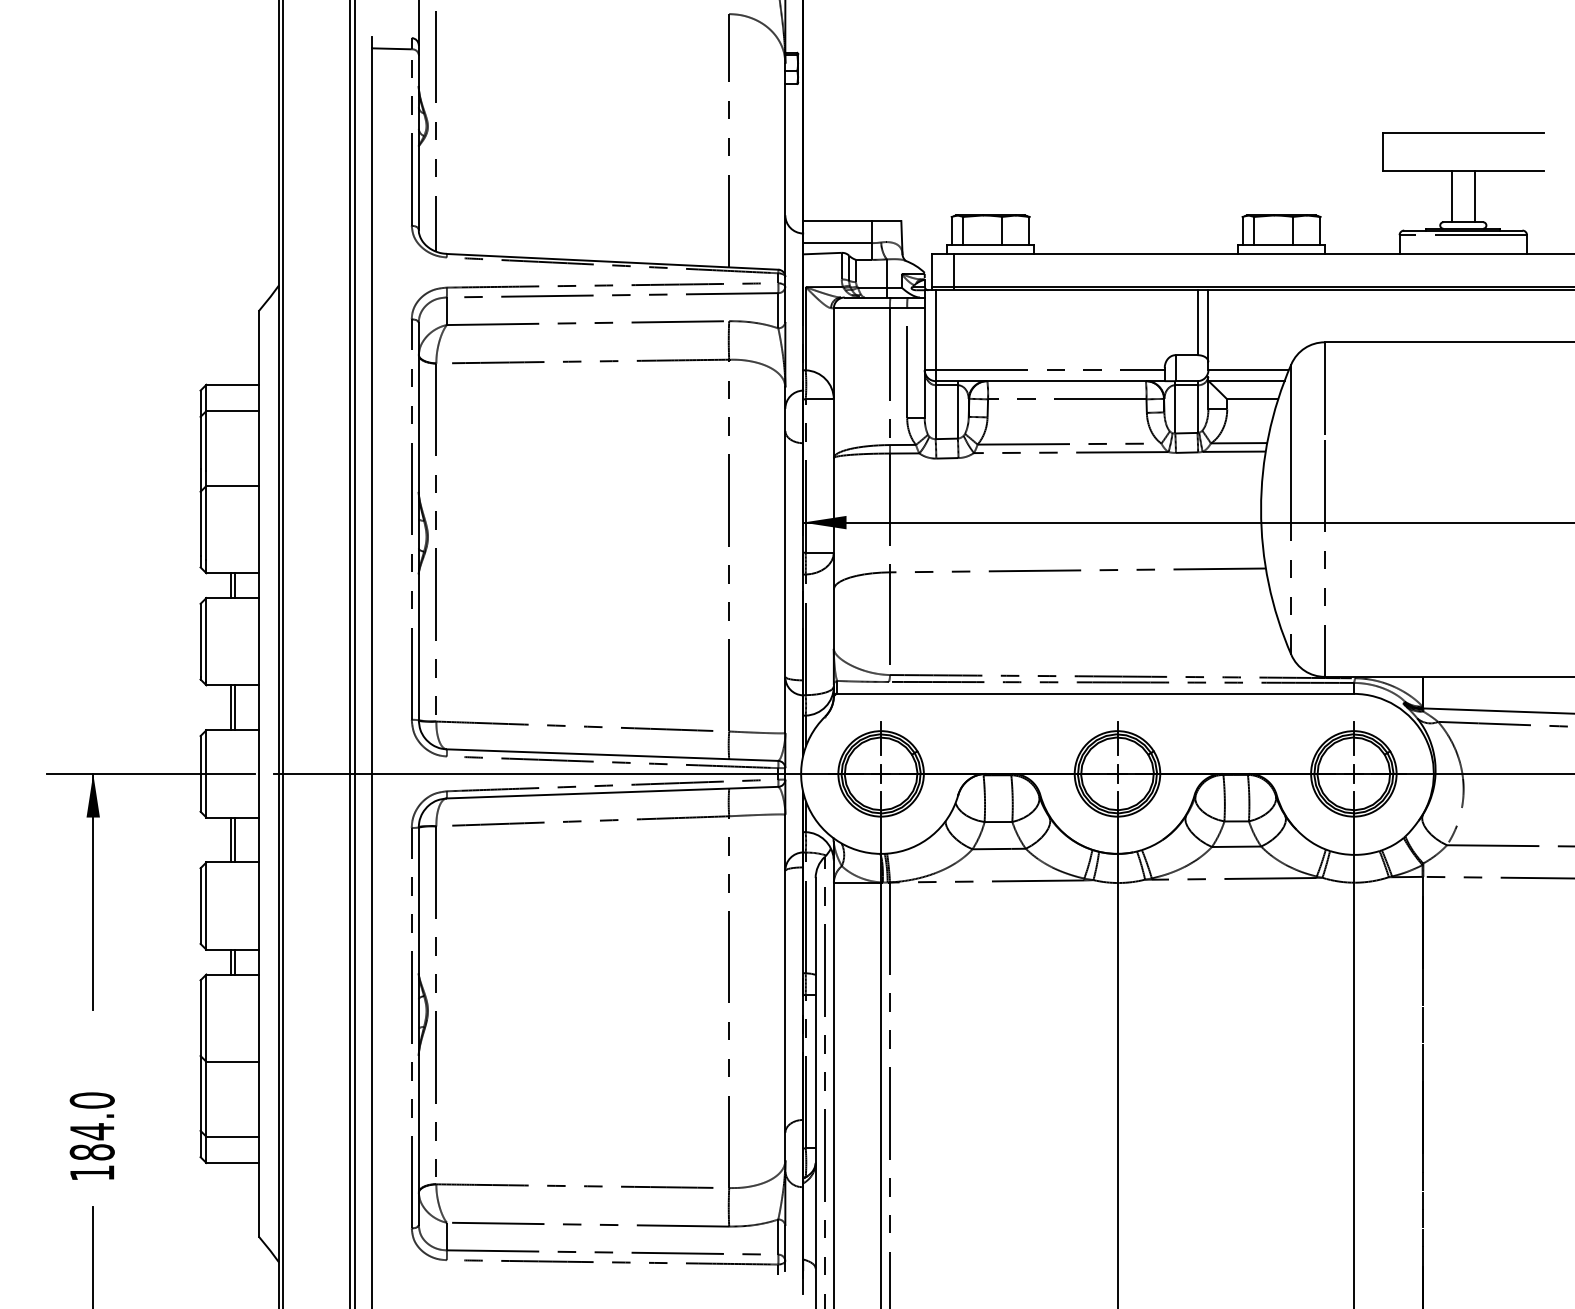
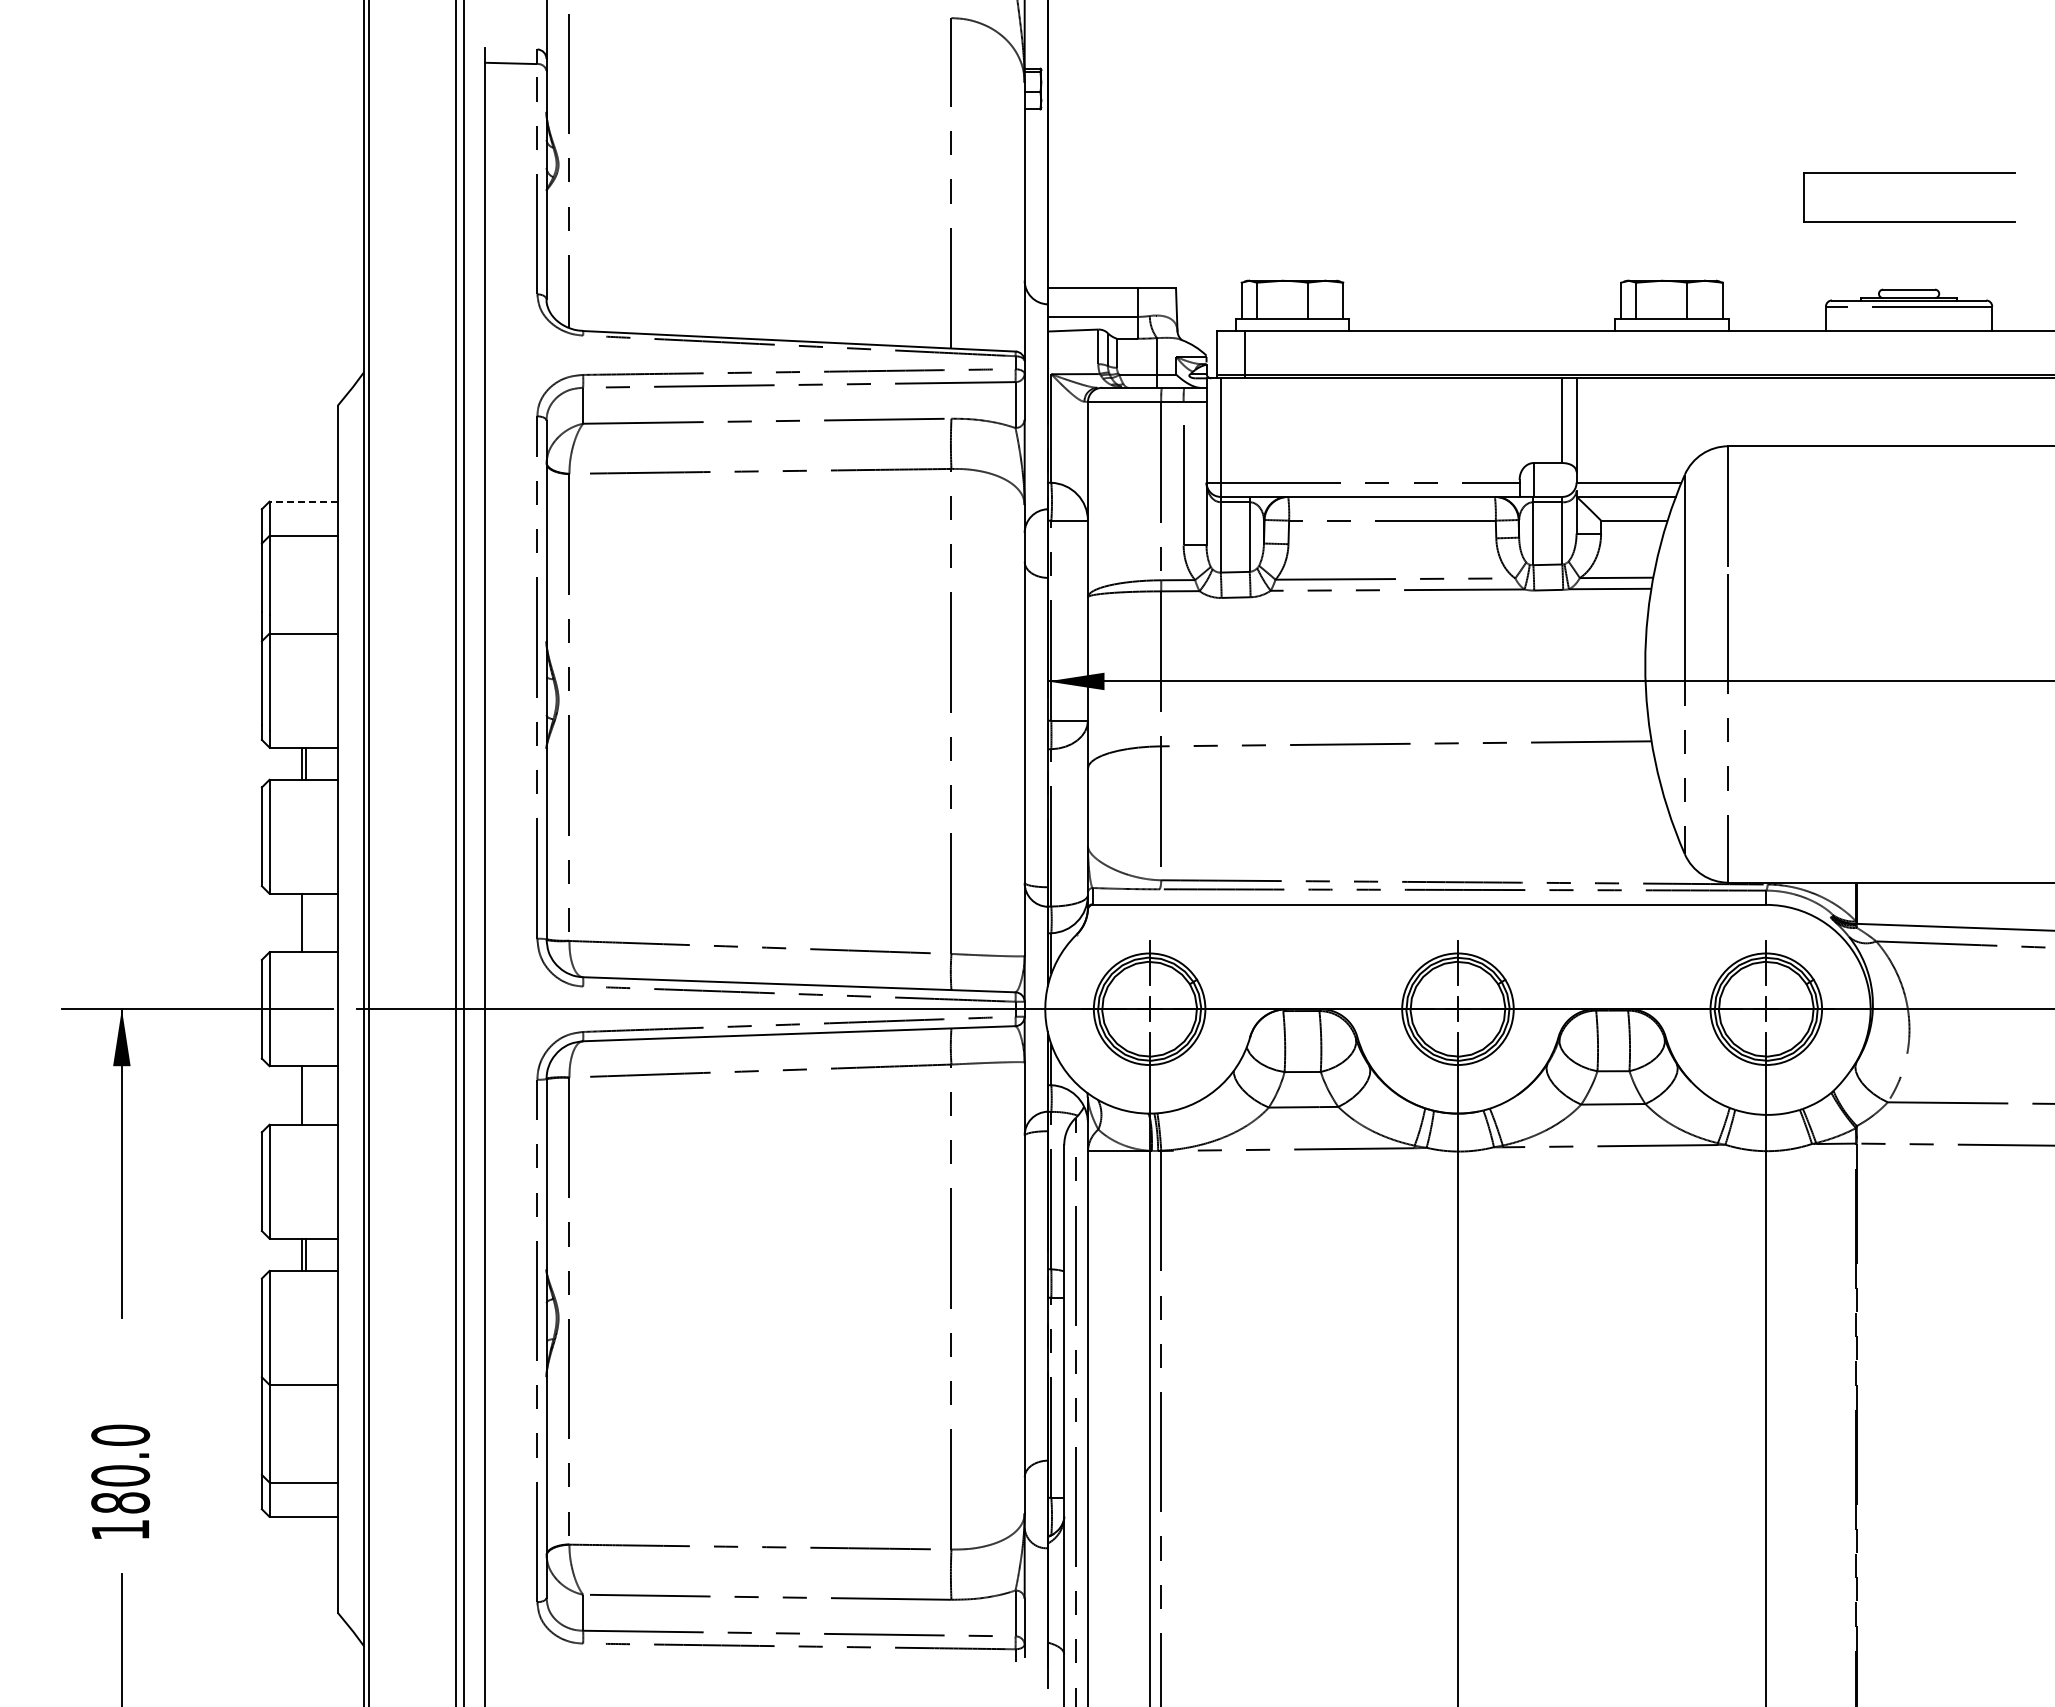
line: (1452, 196) -> (1894, 255), removed
line: (1475, 196) -> (1924, 255), removed
line: (232, 384) -> (303, 501), solid -> dashed
line: (234, 707) -> (306, 922), removed
line: (234, 840) -> (306, 1095), removed
text: (92, 1131) -> (120, 1475), 184.0 -> 180.0

